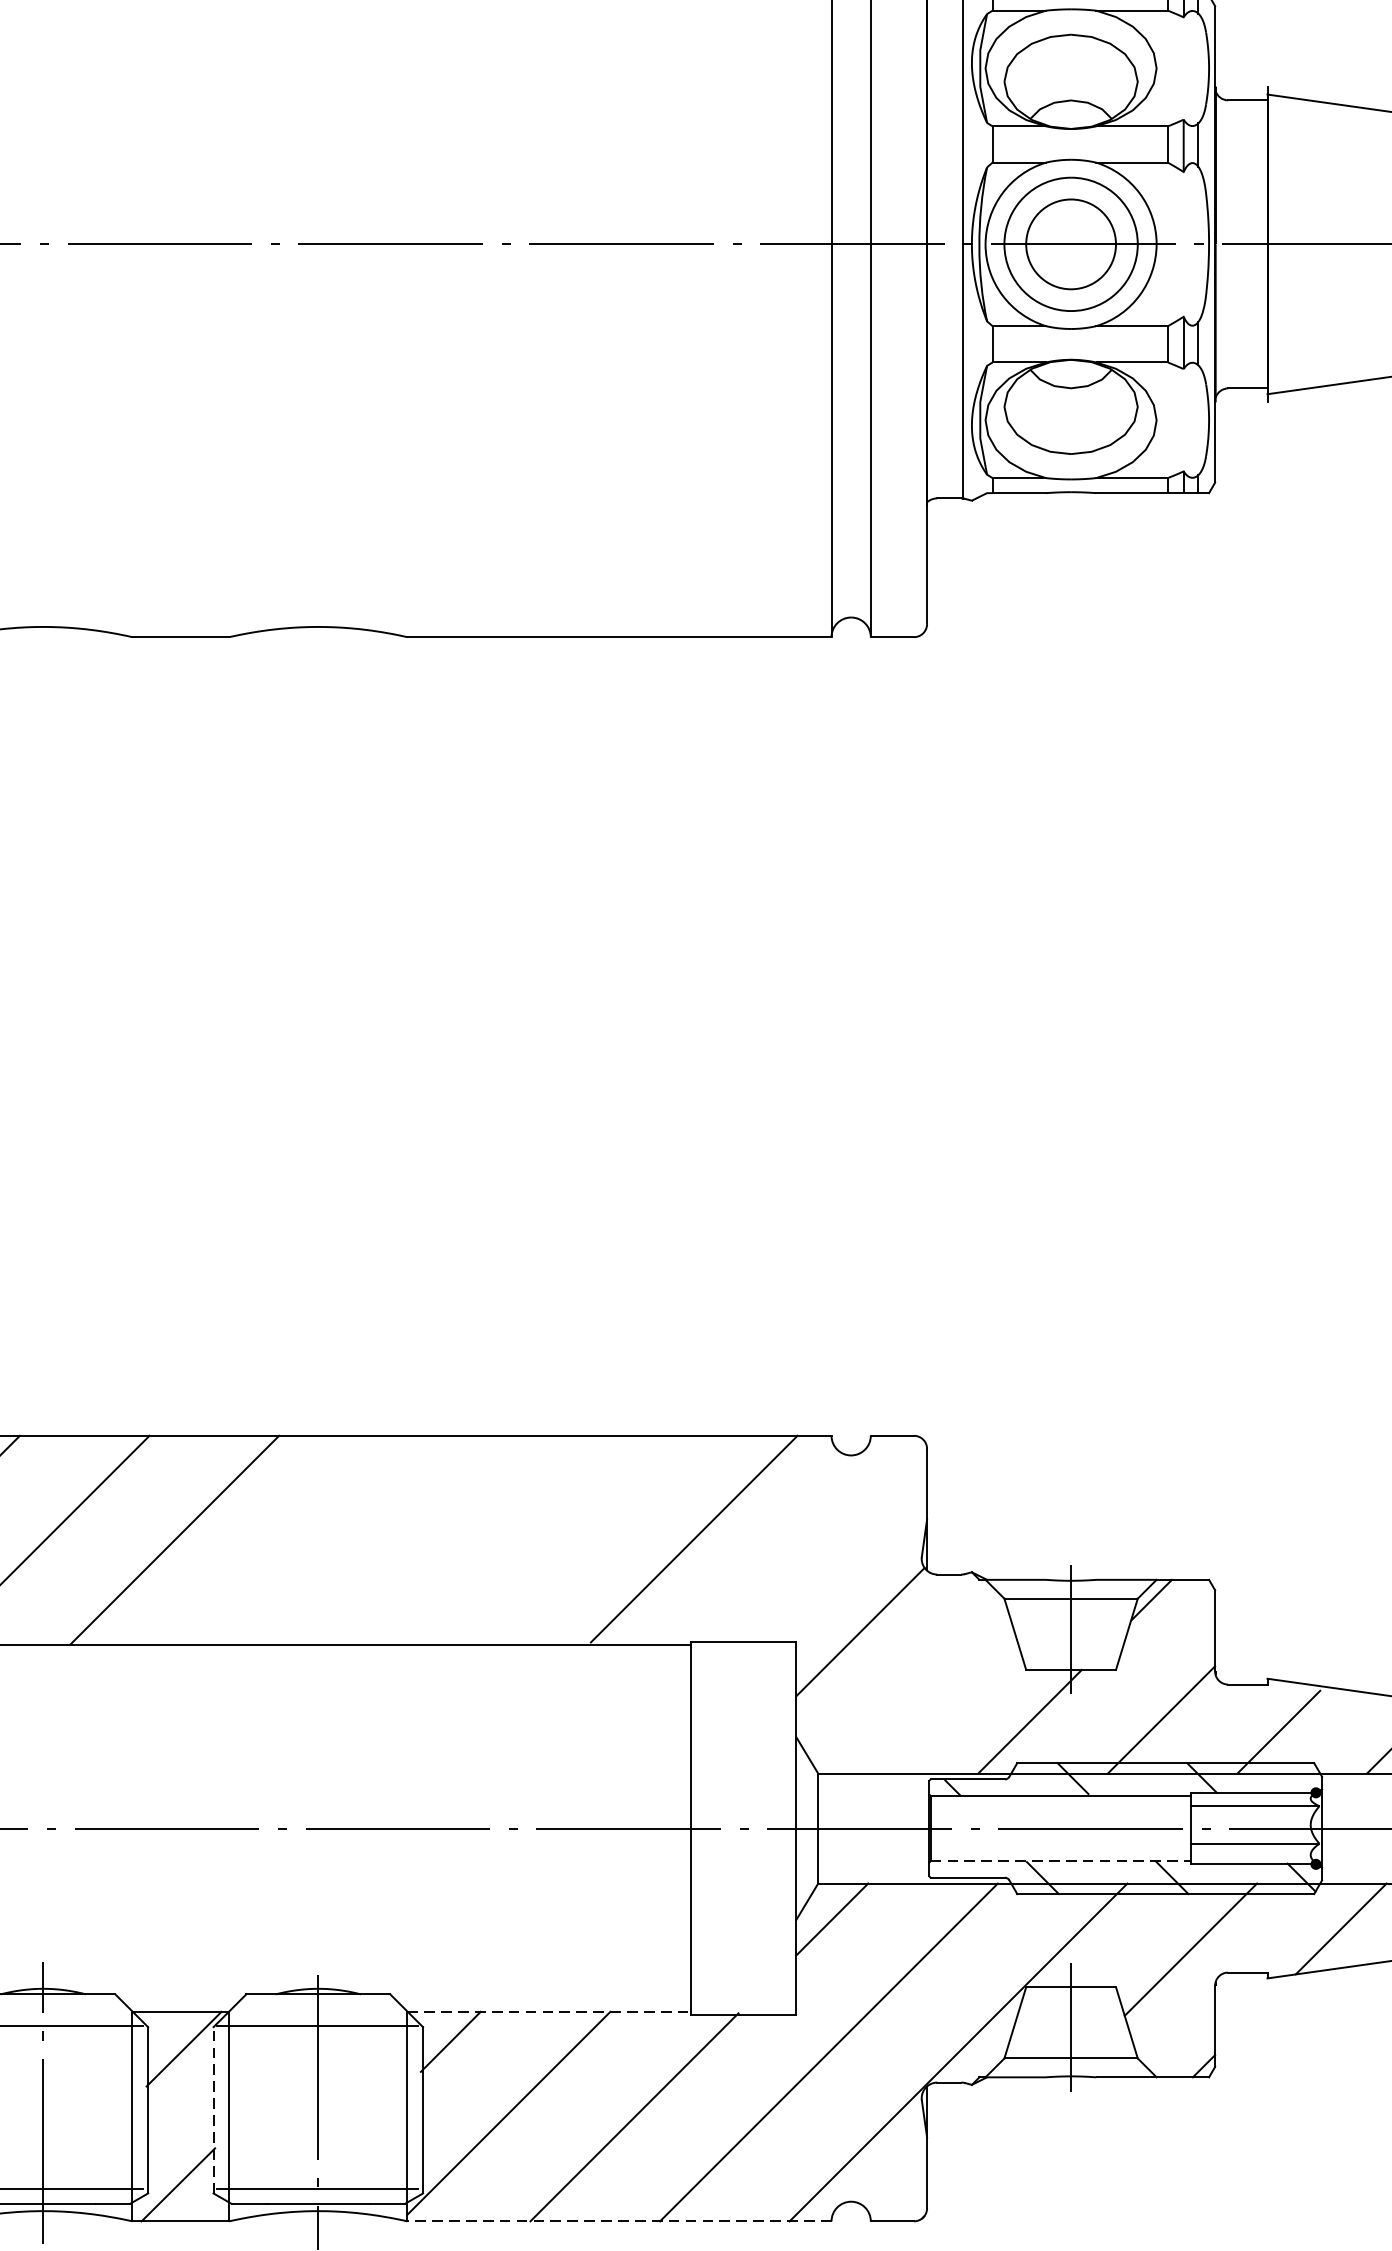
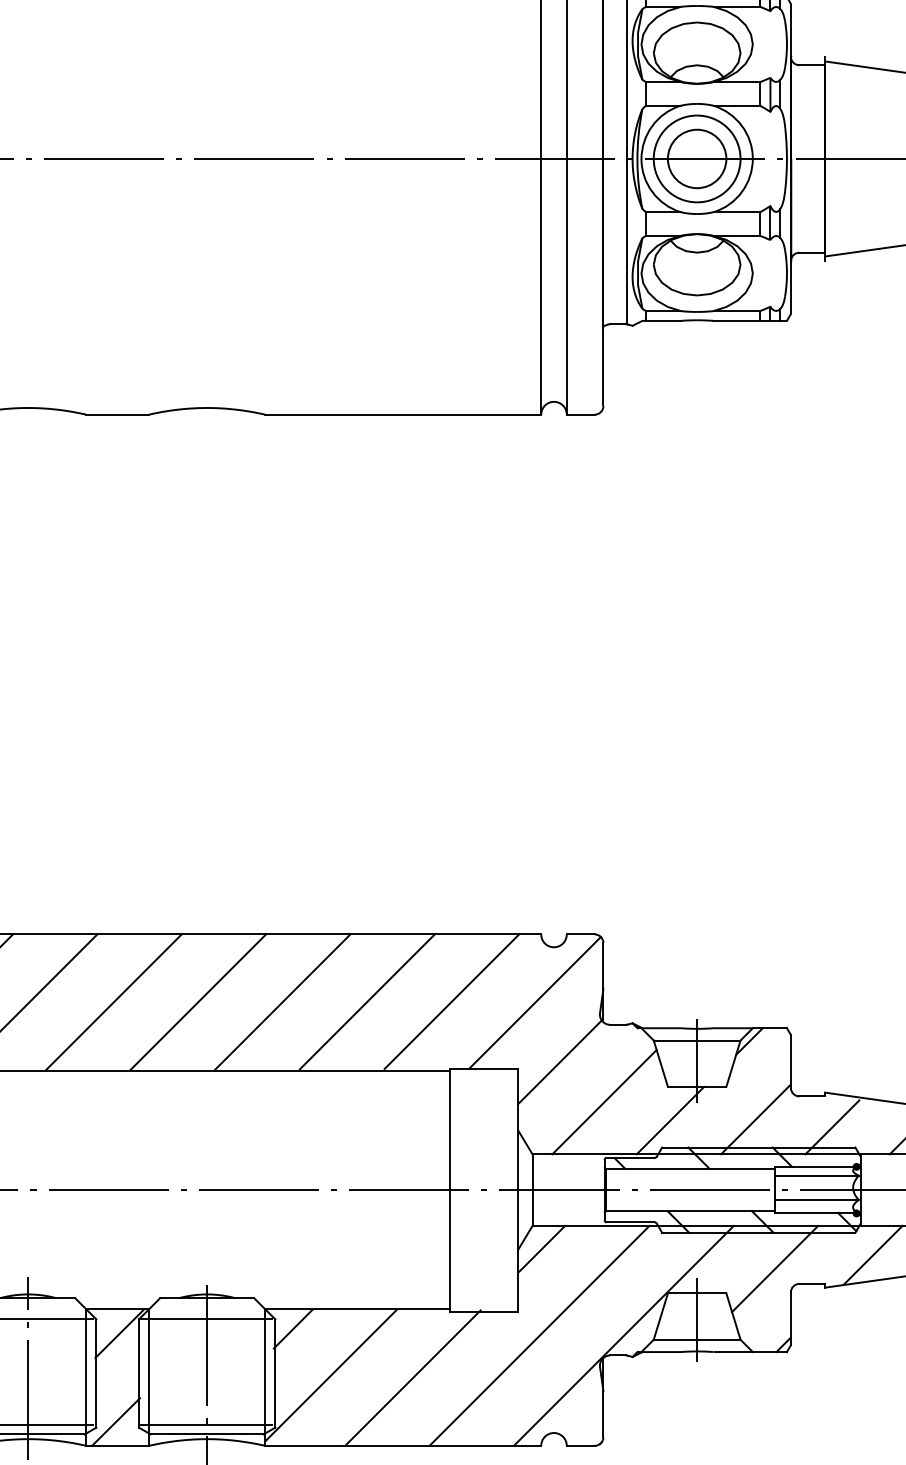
line: (434, 1538) -> (282, 1001), added
line: (563, 1538) -> (366, 1001), added
line: (305, 1540) -> (198, 1002), added
line: (821, 1540) -> (534, 1002), added
line: (928, 1693) -> (604, 1102), added
line: (1060, 1861) -> (690, 1211), dashed -> solid
line: (550, 2011) -> (358, 1309), dashed -> solid
line: (212, 2110) -> (138, 1373), dashed -> solid
line: (618, 2220) -> (402, 1445), dashed -> solid

